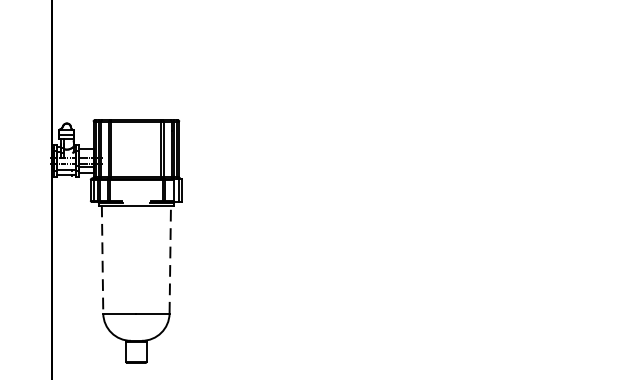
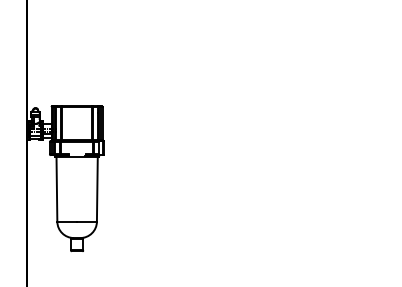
line: (170, 259) -> (97, 189), dashed -> solid
line: (101, 261) -> (56, 190), dashed -> solid

